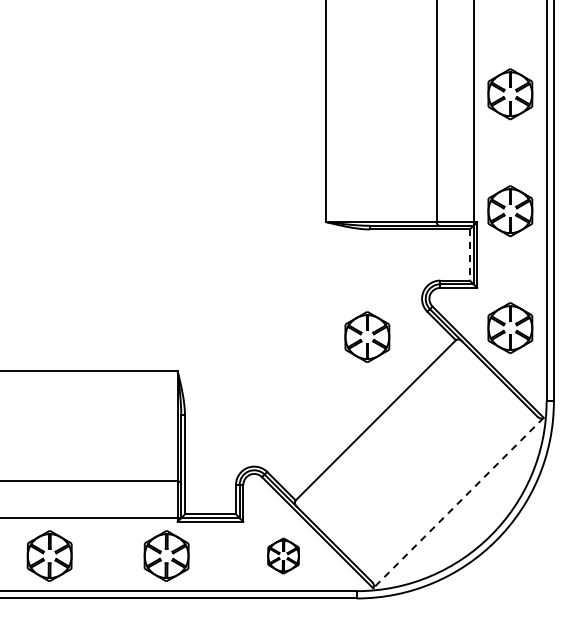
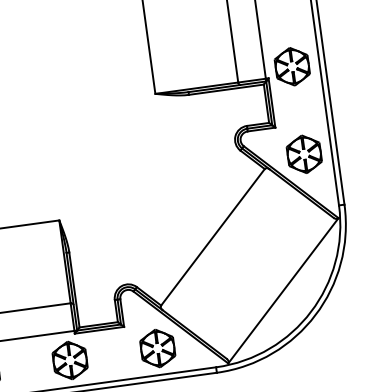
line: (469, 255) -> (266, 104), dashed -> solid
part: (367, 336) -> (198, 175), removed
line: (458, 503) -> (283, 291), dashed -> solid
part: (283, 555) -> (157, 348), size x1.43

